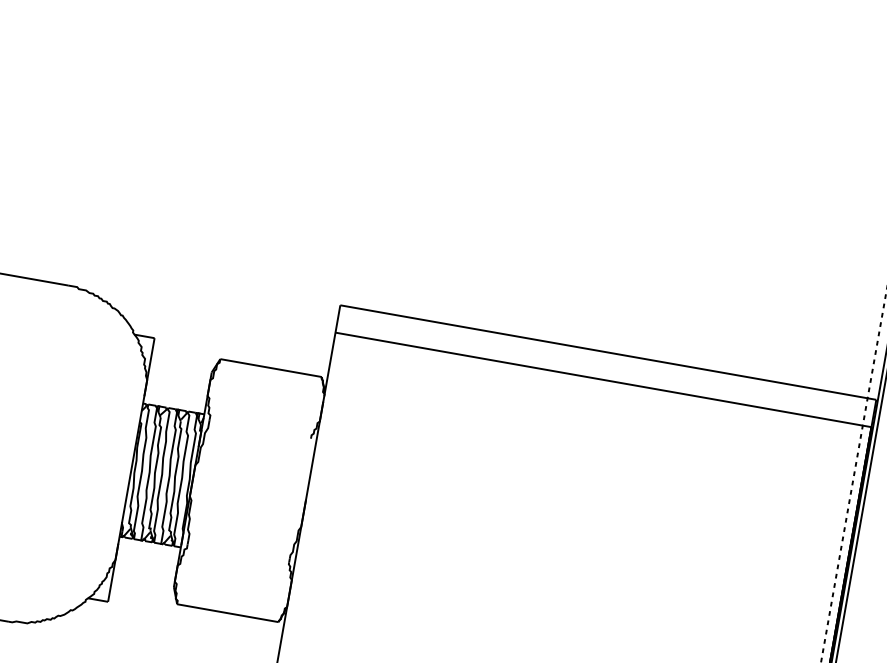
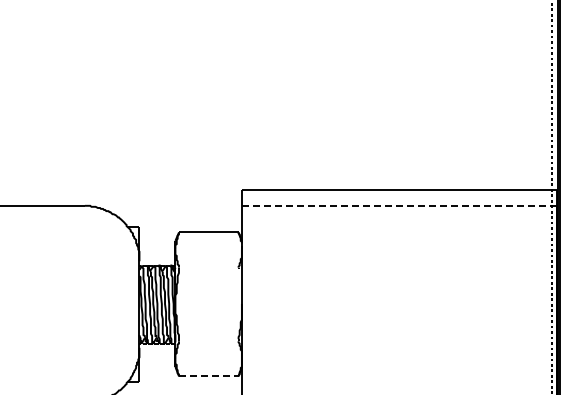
line: (604, 379) -> (399, 205), solid -> dashed
line: (227, 613) -> (208, 376), solid -> dashed

